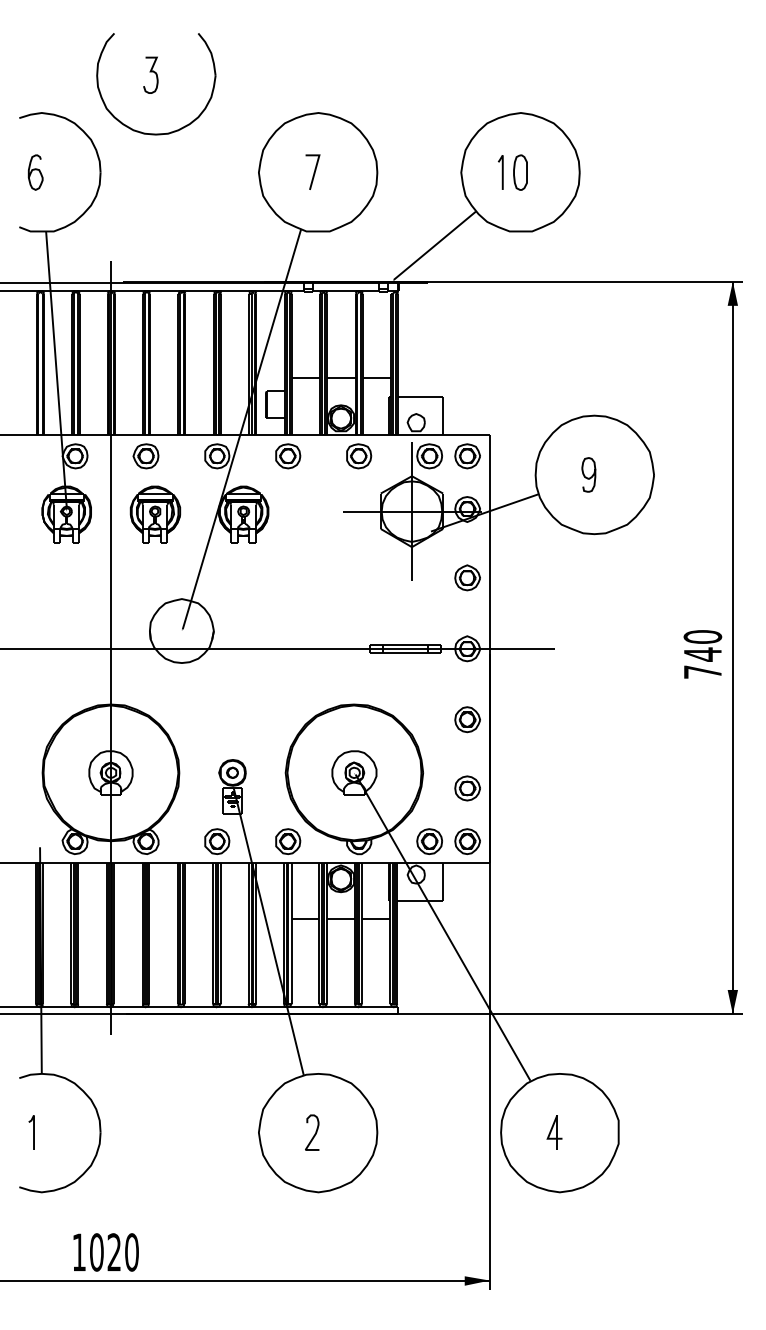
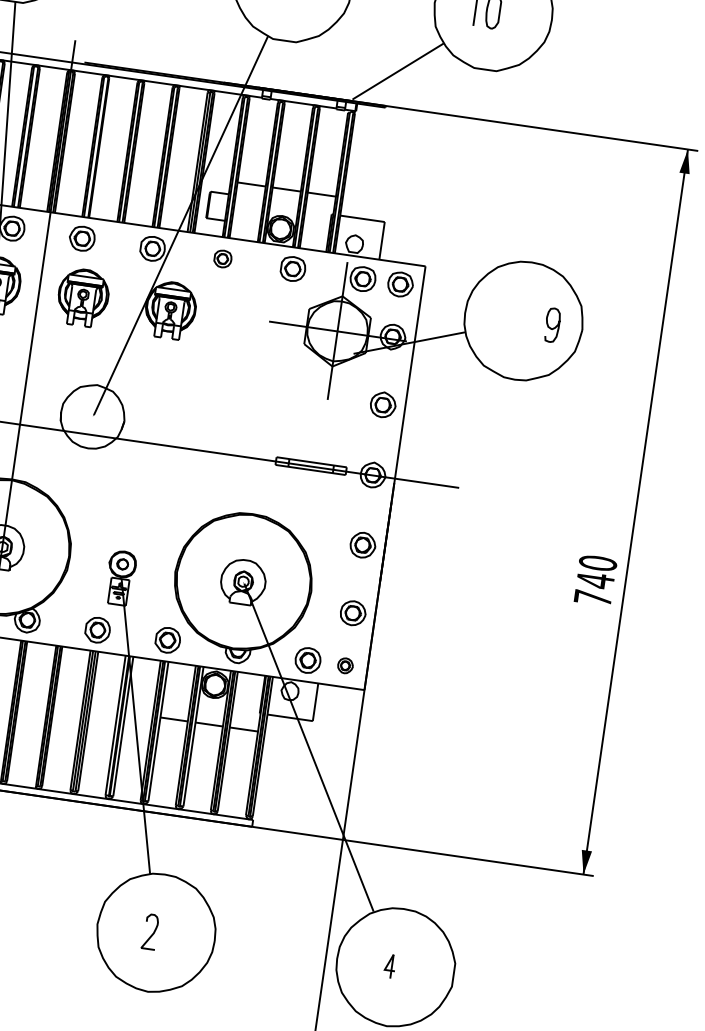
part: (288, 456) -> (223, 259), size x0.7
curve: (586, 476) -> (549, 326), moved
text: (702, 654) -> (595, 580), moved
part: (467, 841) -> (345, 665), size x0.6
part: (554, 1132) -> (390, 966), size x0.7

